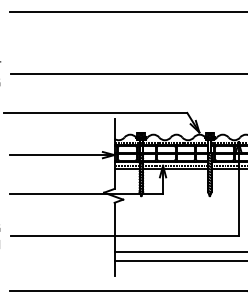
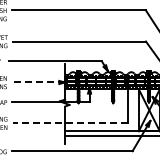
line: (61, 155) -> (38, 82), solid -> dashed
line: (125, 236) -> (70, 123), solid -> dashed

